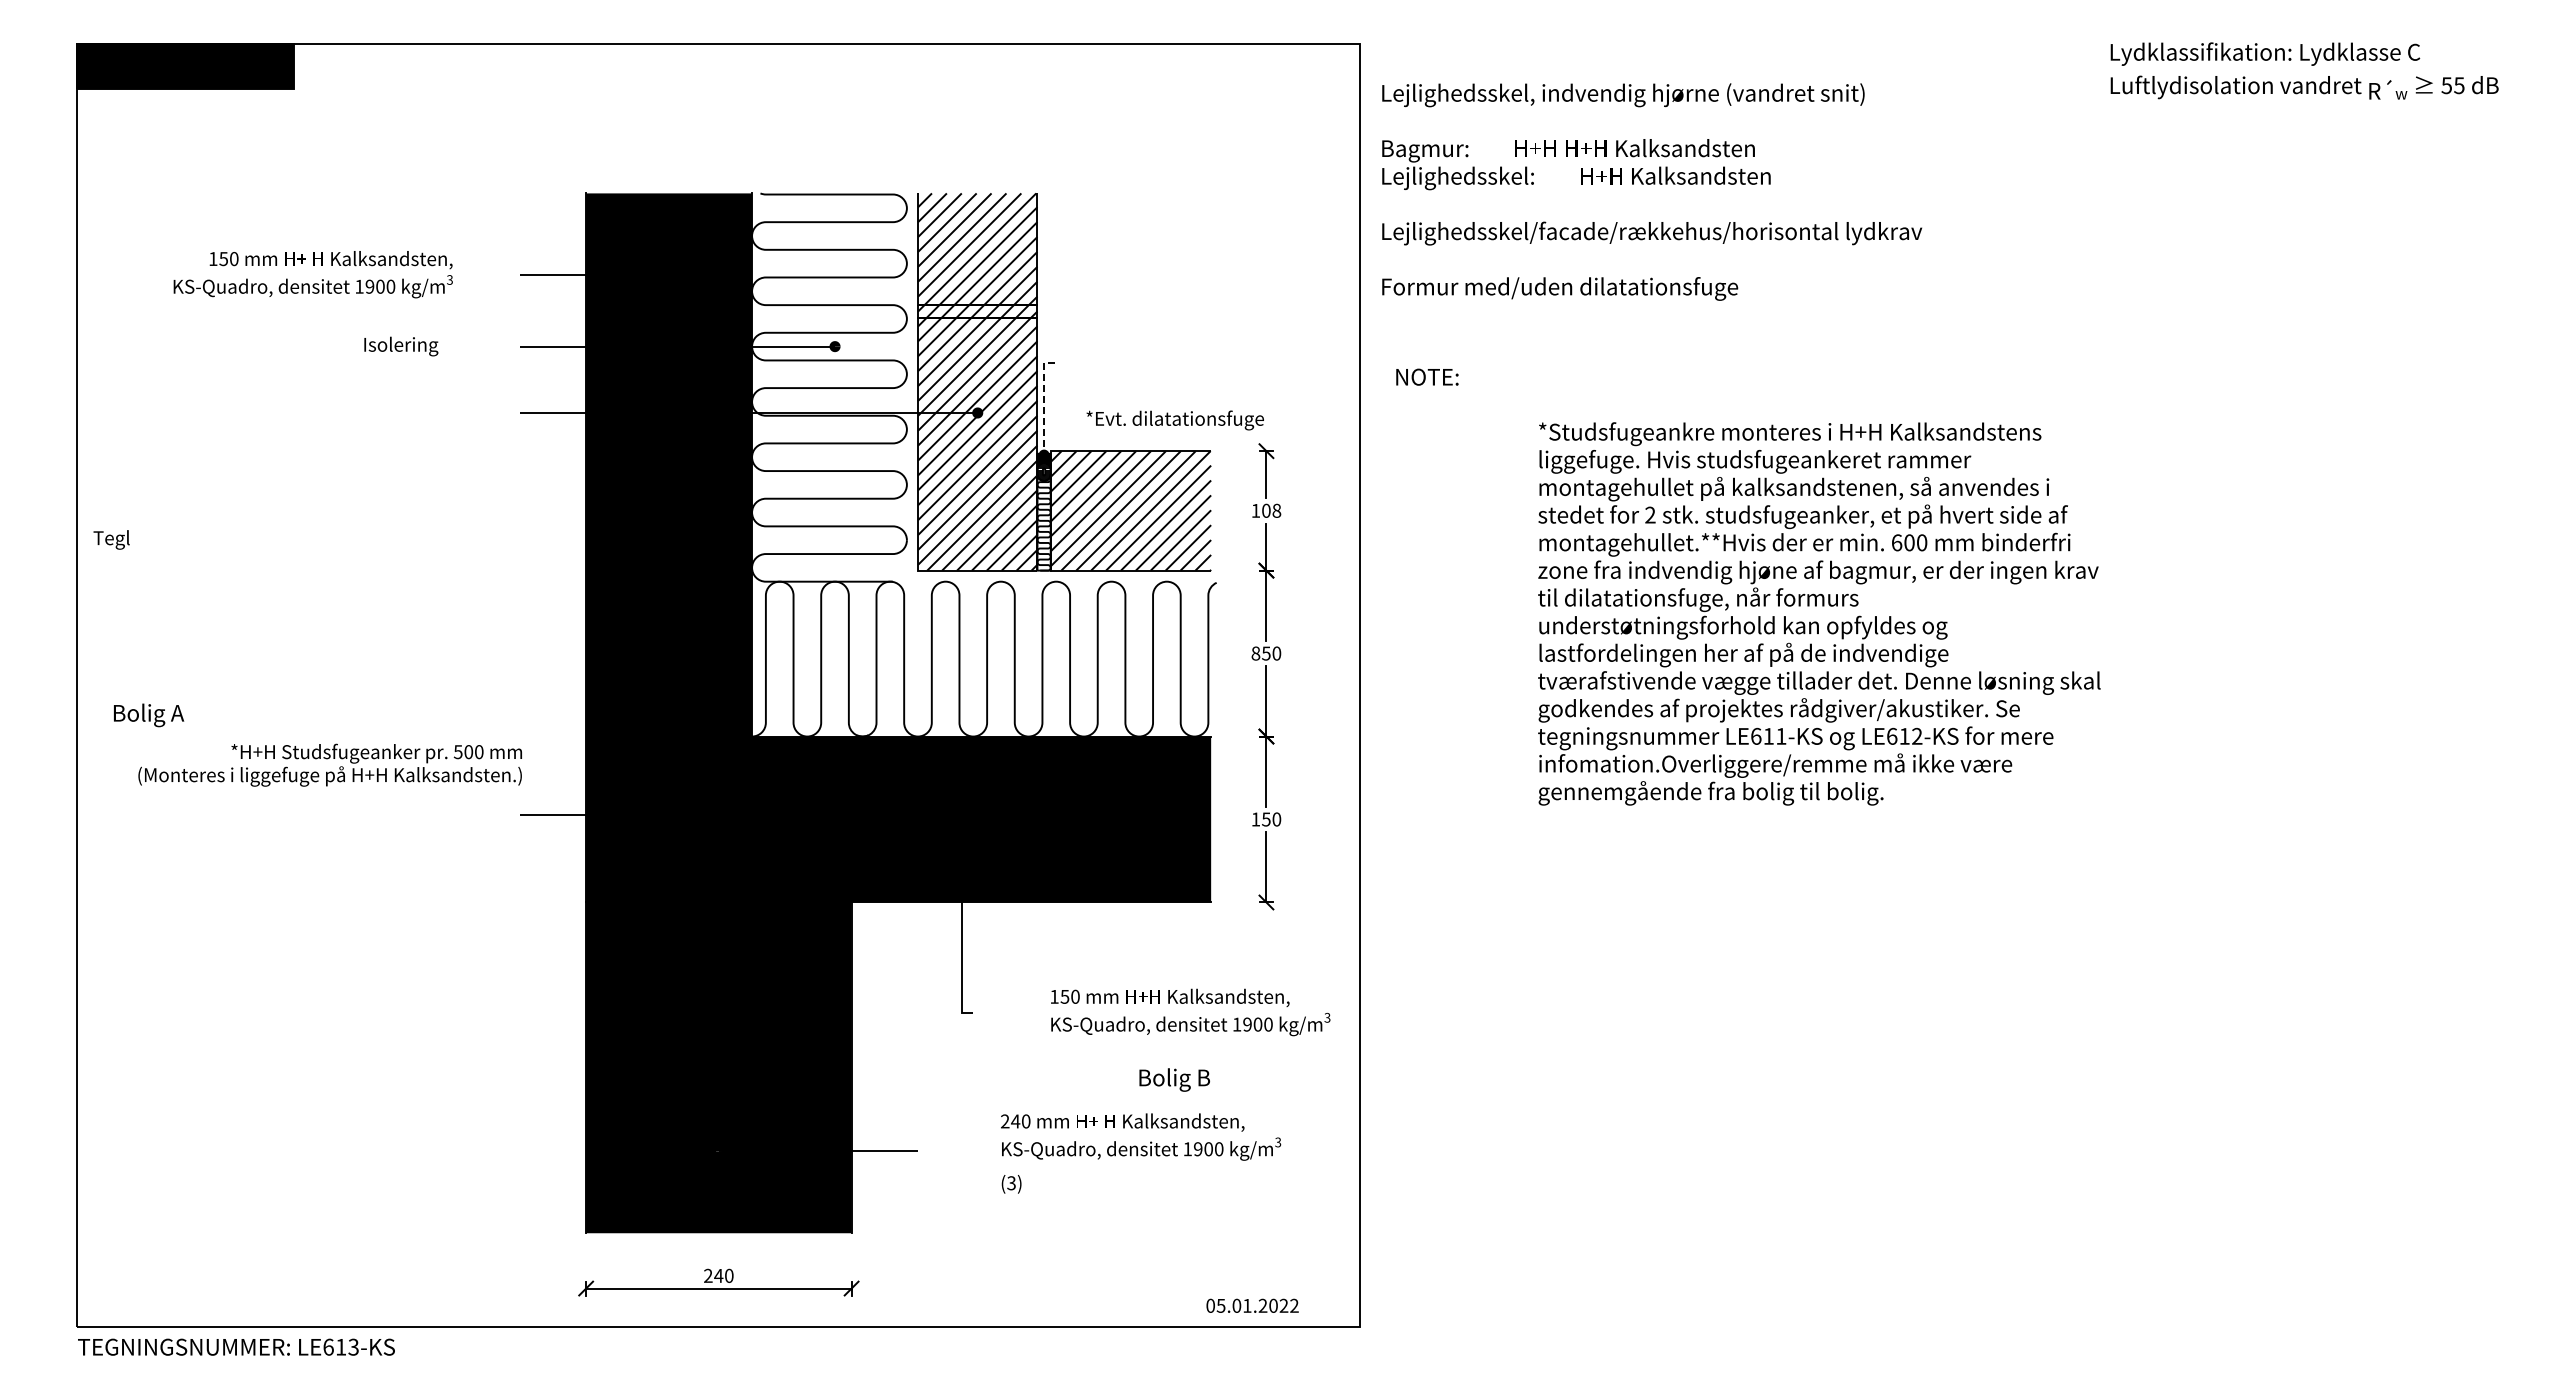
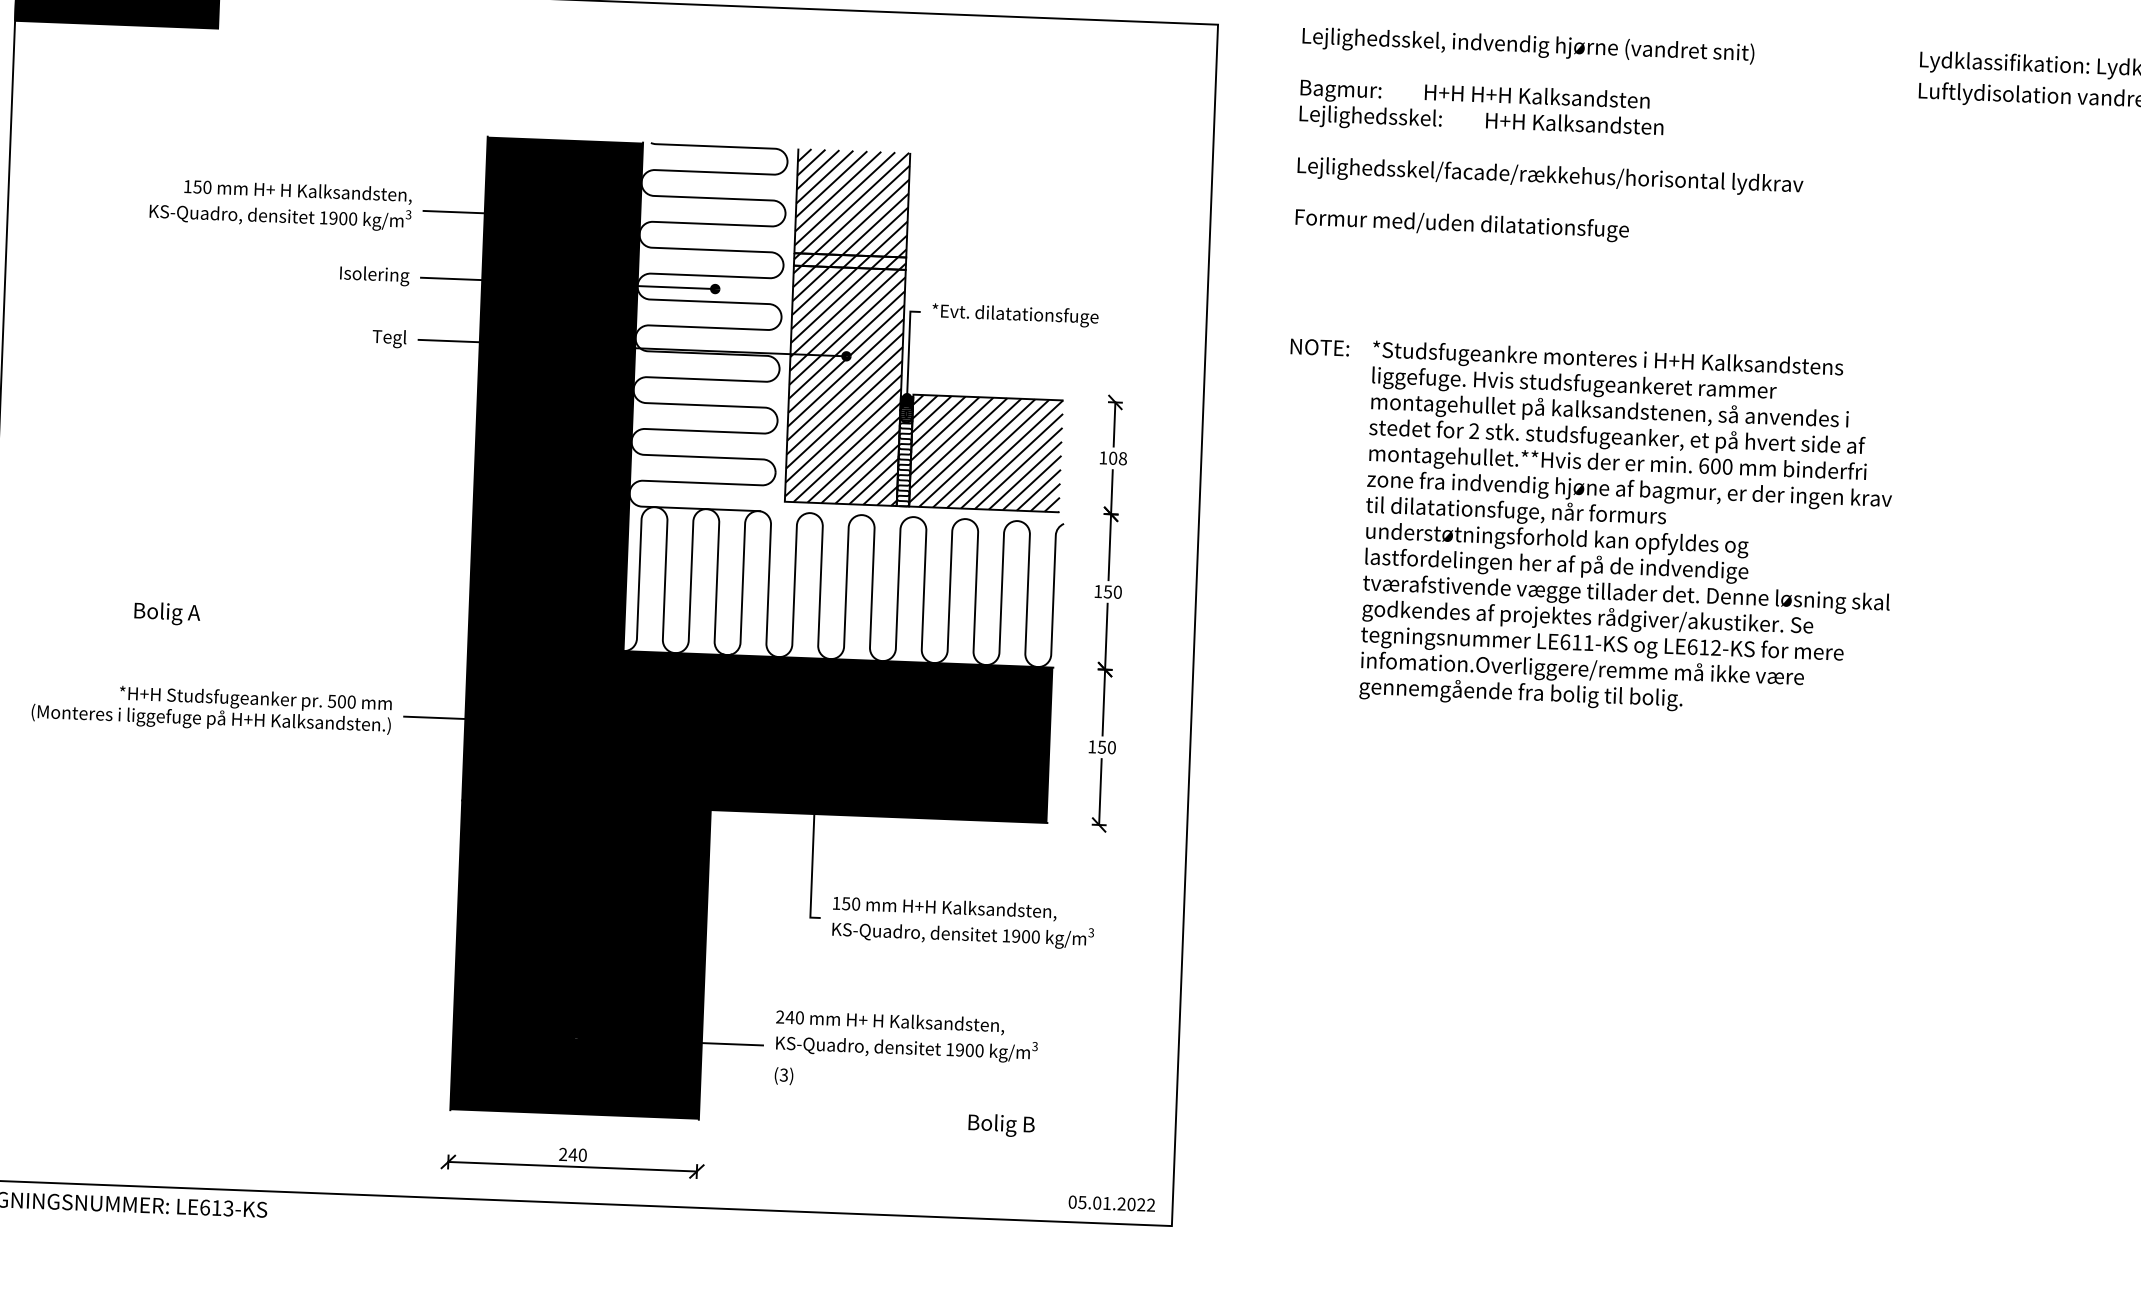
text: (1652, 191) -> (1552, 137), moved
text: (312, 274) -> (280, 204), moved
text: (401, 346) -> (374, 275), moved
text: (1427, 376) -> (1320, 346), moved
line: (1044, 402) -> (909, 348), dashed -> solid
text: (1174, 420) -> (1014, 315), moved
text: (111, 539) -> (389, 338), moved
text: (1819, 613) -> (1629, 529), moved
text: (1255, 653) -> (1097, 591), 850 -> 150
text: (149, 715) -> (167, 613), moved
text: (329, 764) -> (211, 708), moved
text: (1190, 1012) -> (963, 922), moved
text: (1174, 1079) -> (1001, 1125), moved
text: (1141, 1153) -> (906, 1051), moved
text: (1252, 1305) -> (1111, 1203), moved

